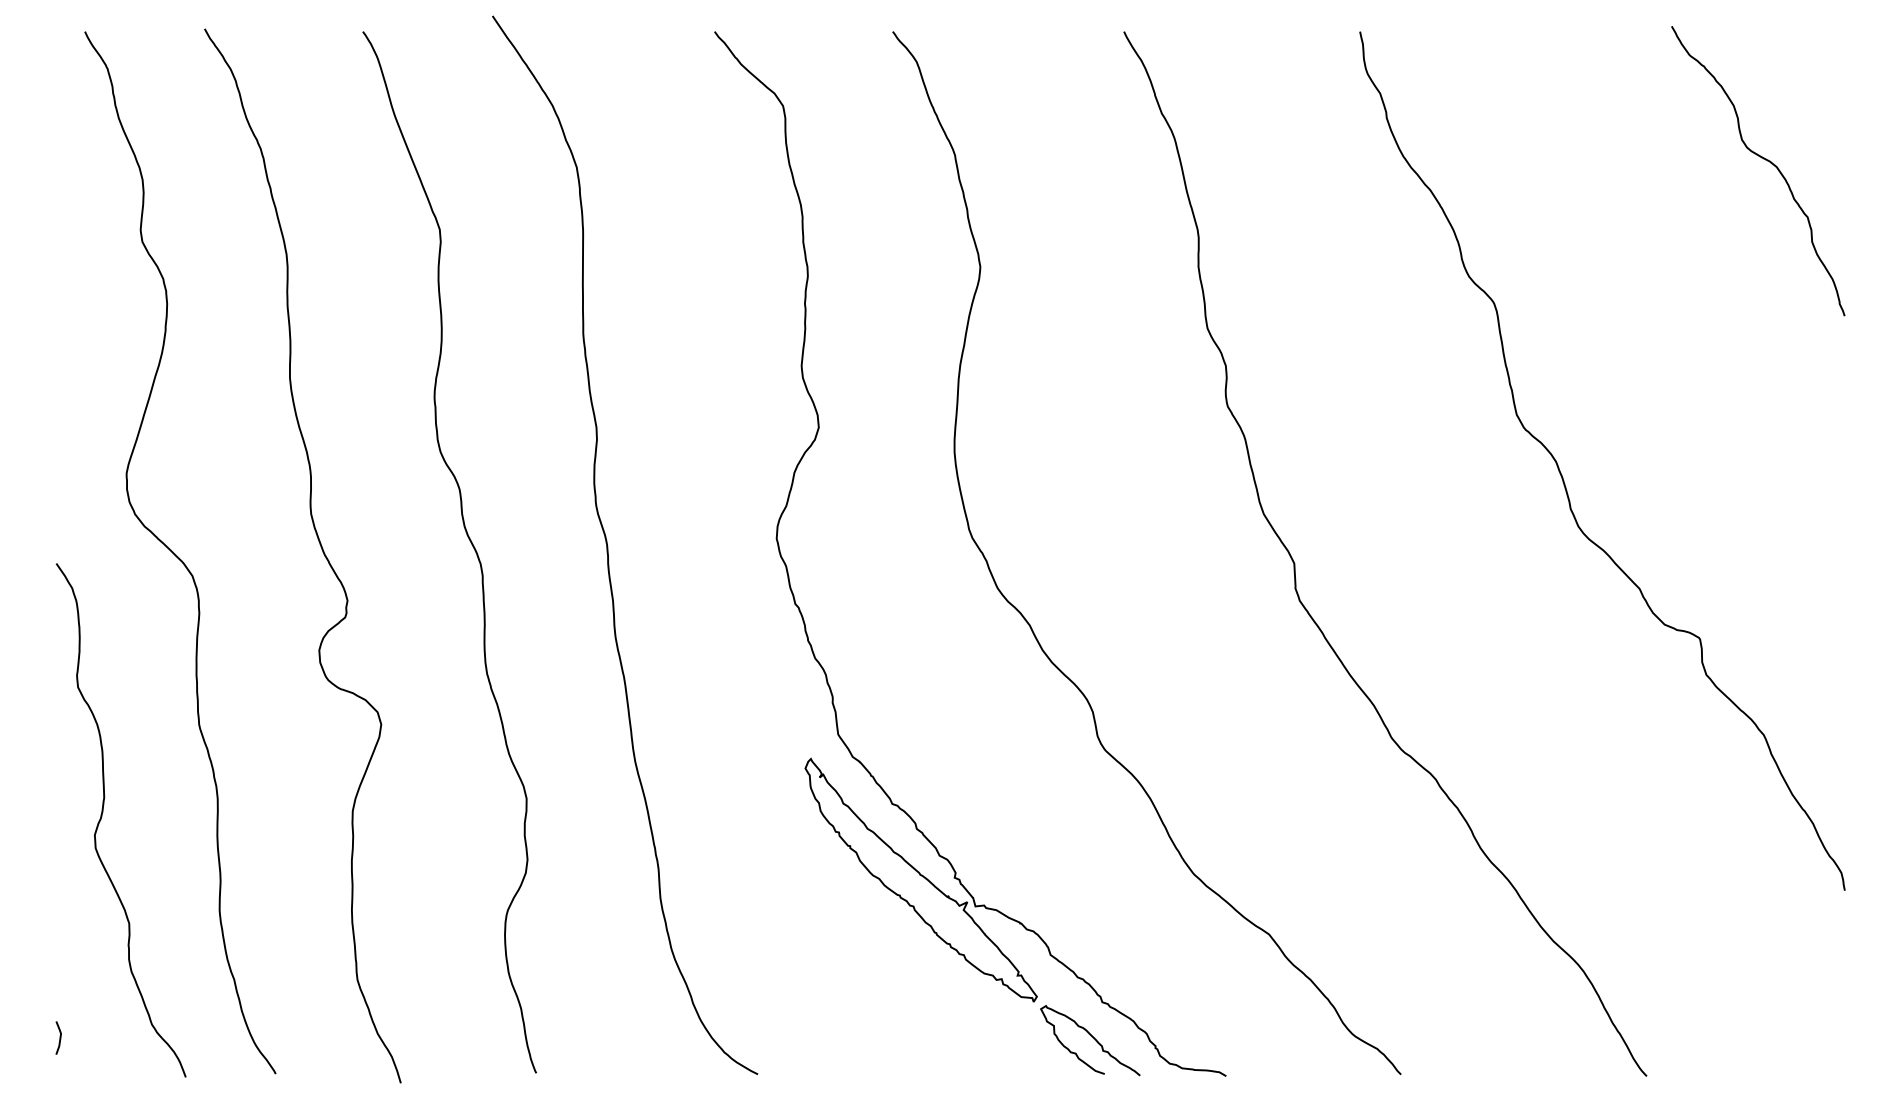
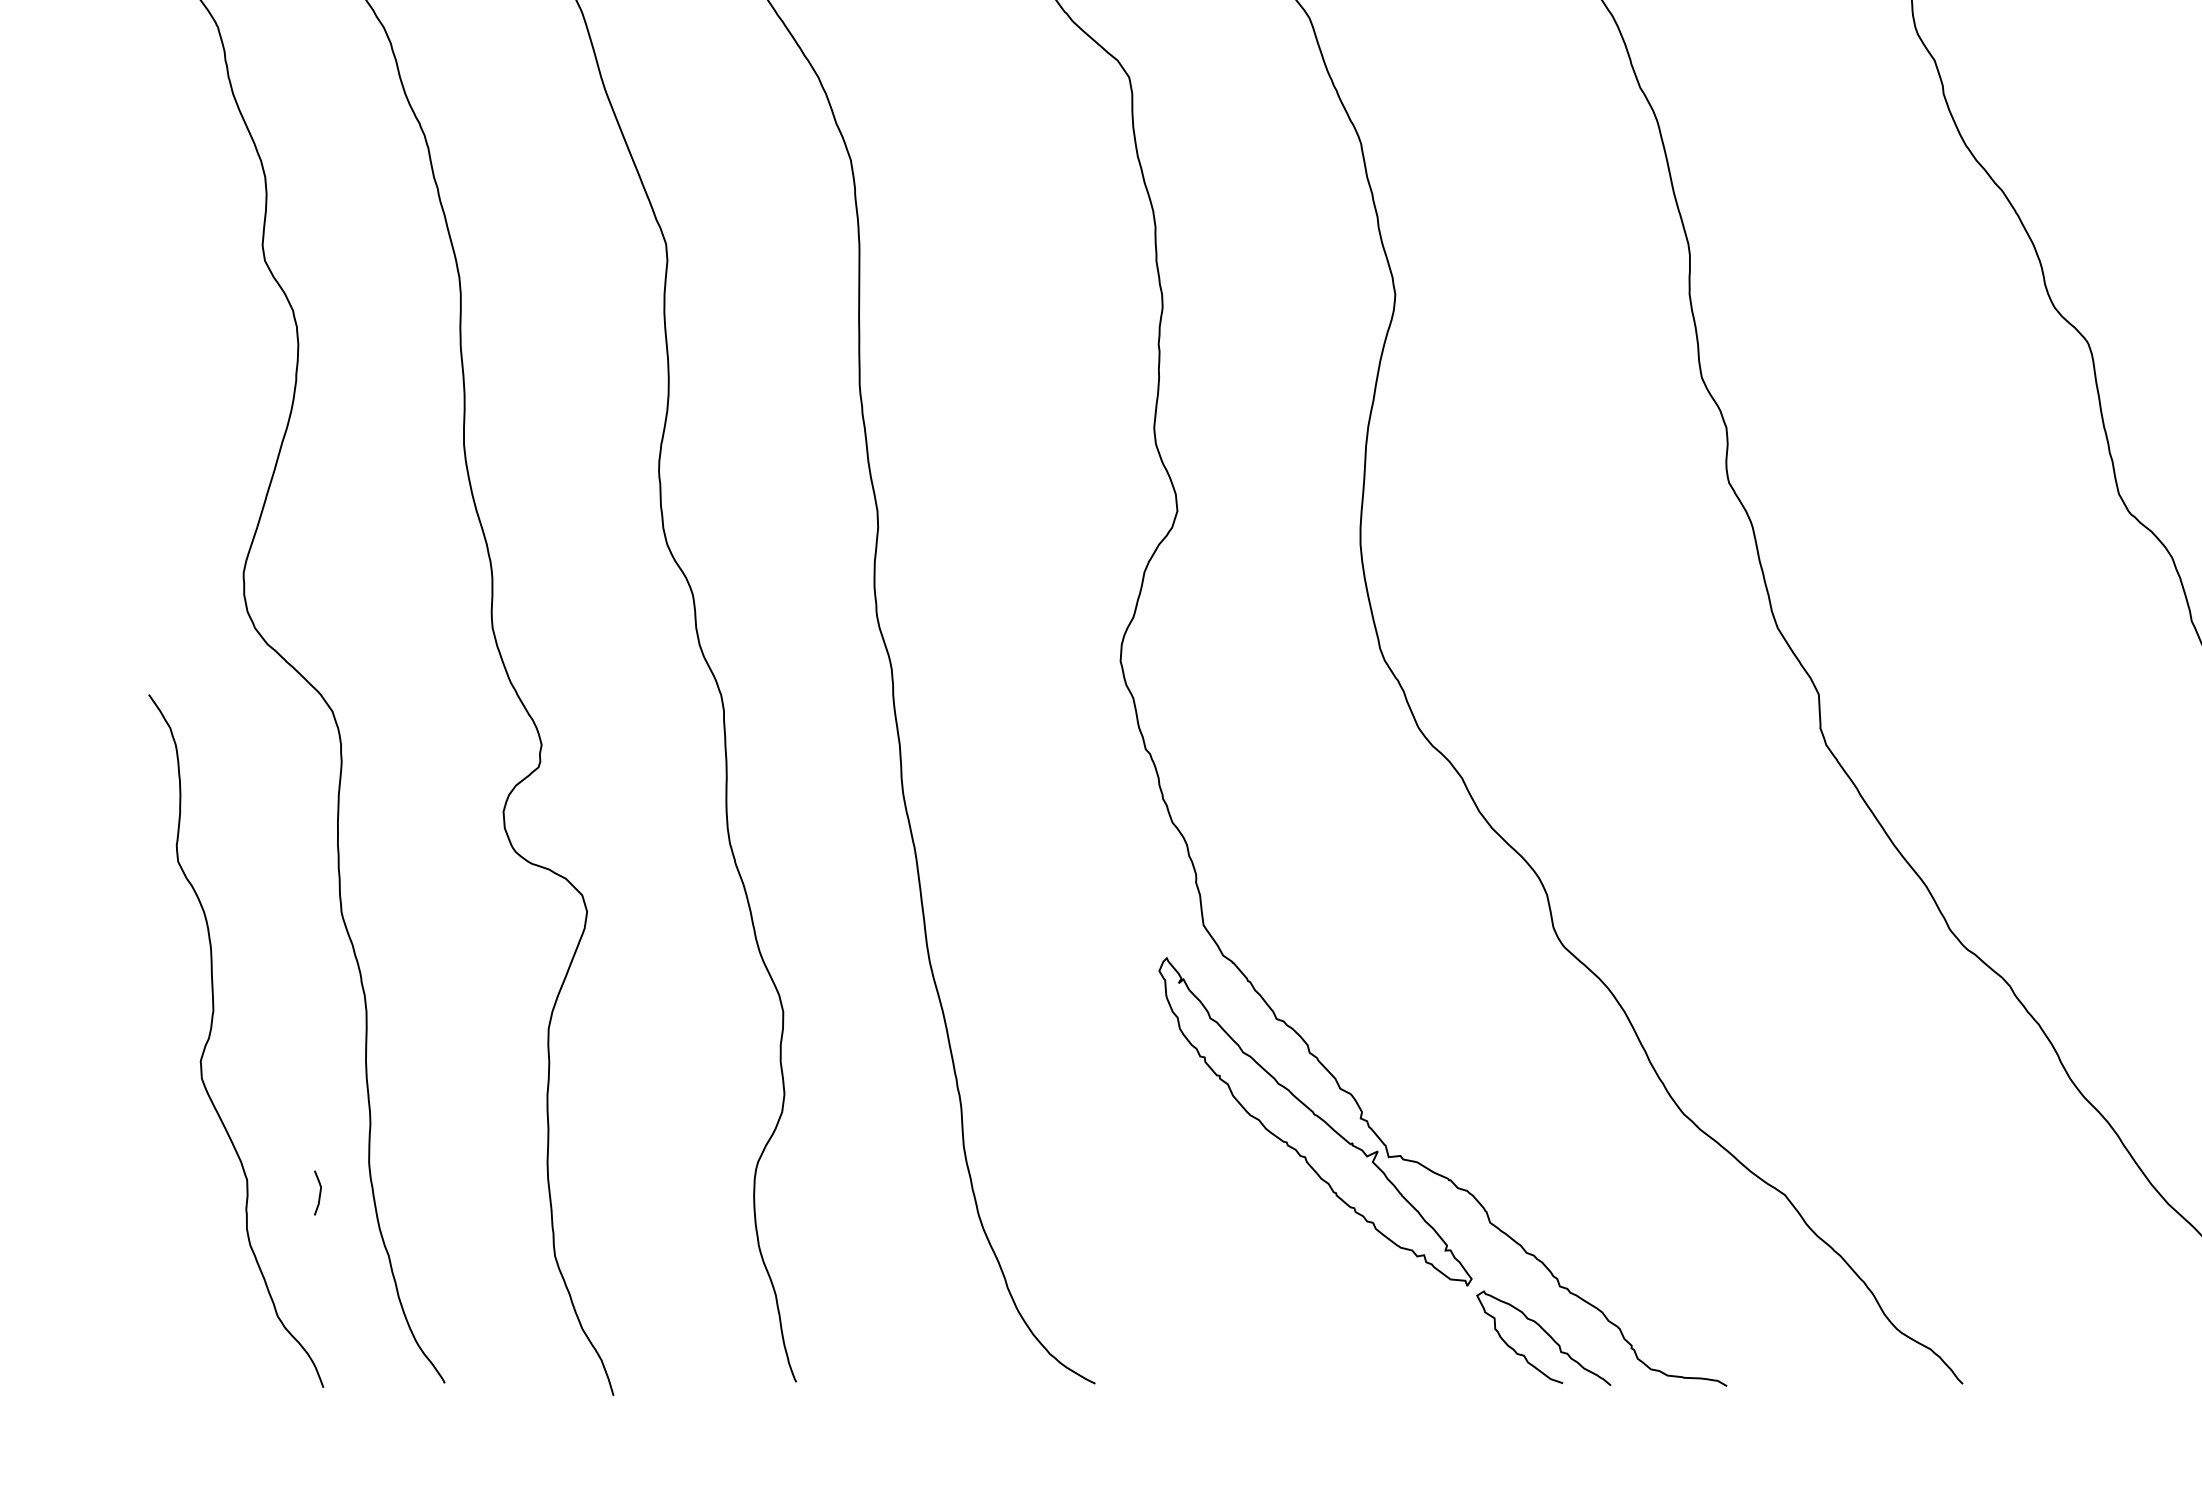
line: (59, 1037) -> (319, 1192), moved

